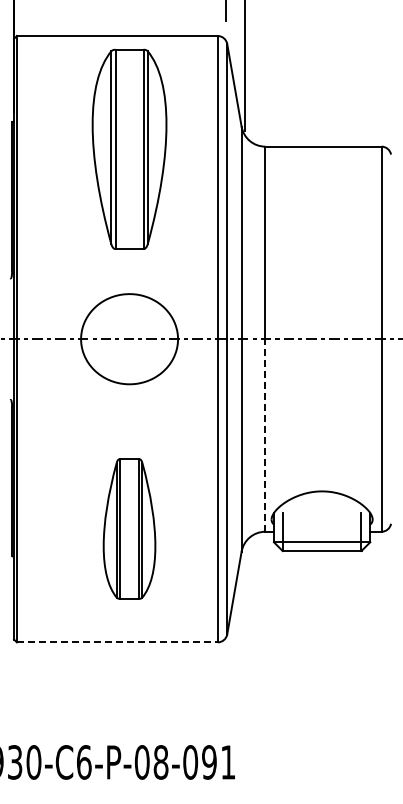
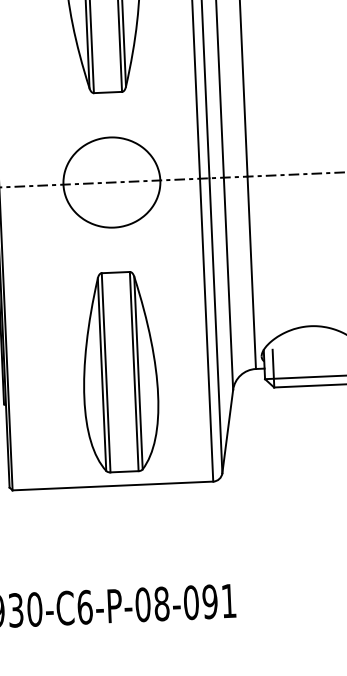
line: (265, 434) -> (251, 271), dashed -> solid
part: (129, 528) -> (120, 371), size x1.43
line: (117, 642) -> (113, 486), dashed -> solid

